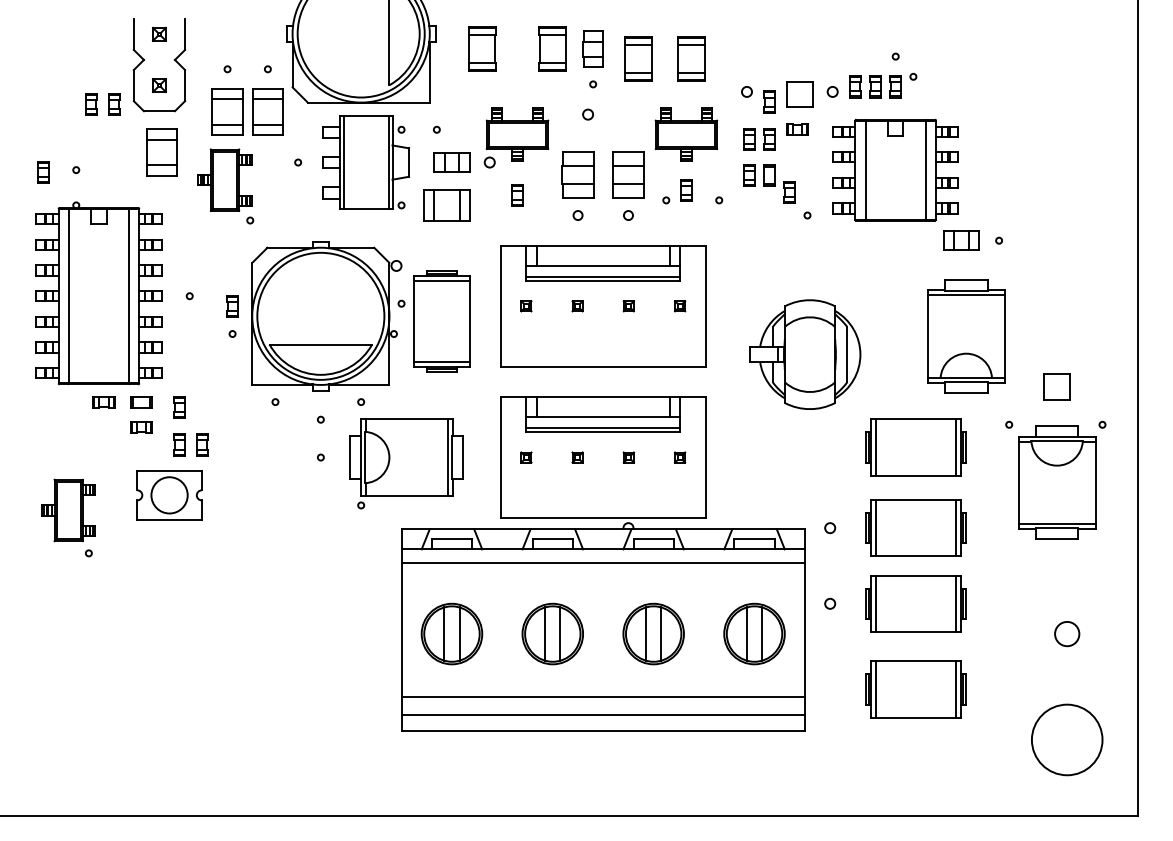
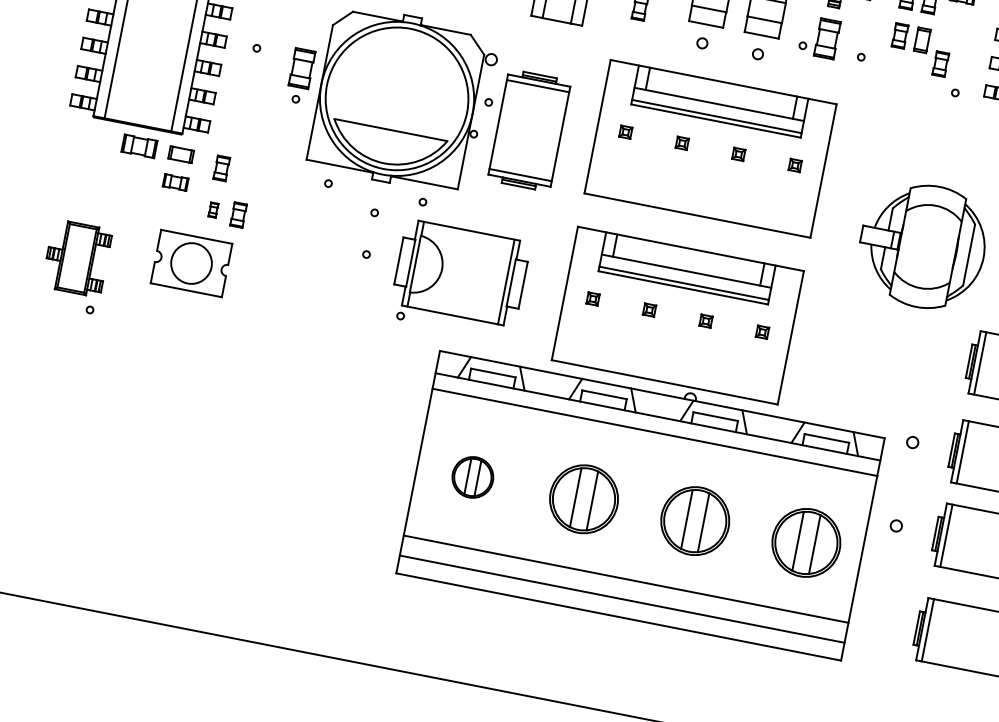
part: (686, 190) -> (827, 39), size x1.6
part: (232, 306) -> (301, 68), size x1.6
part: (103, 402) -> (138, 146), size x1.4
part: (179, 444) -> (213, 209), size x0.6
part: (451, 633) -> (472, 476), size x0.6

